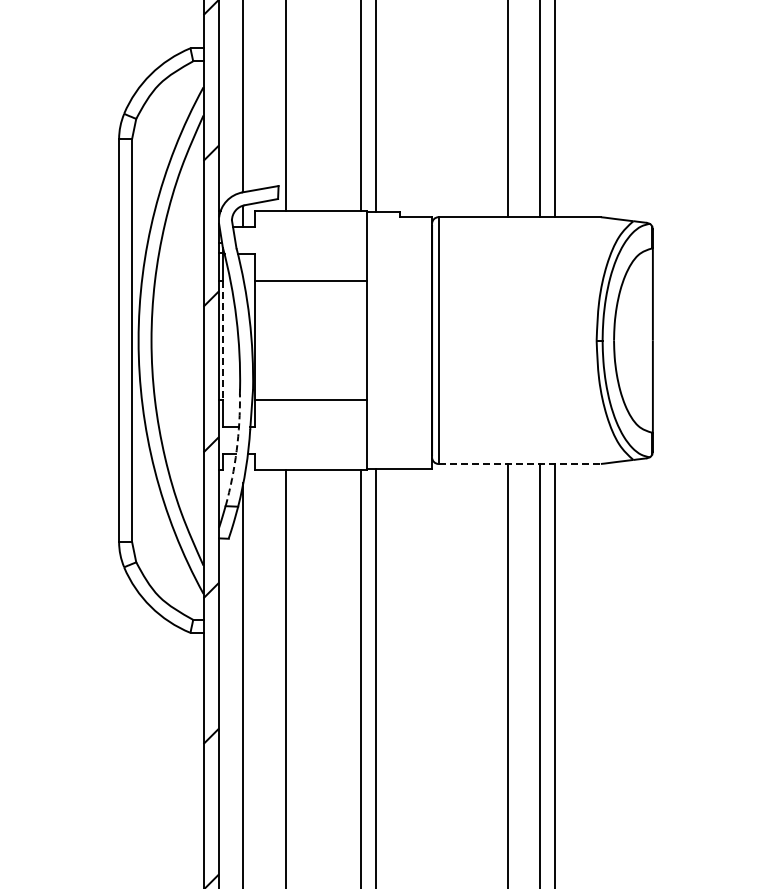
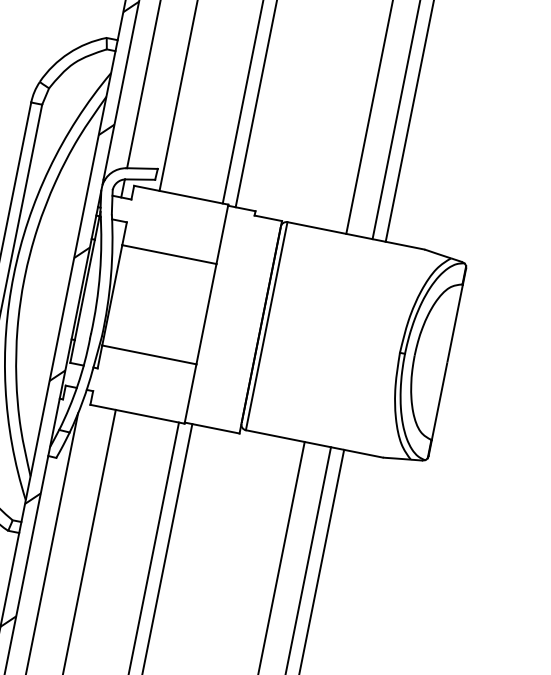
line: (223, 341) -> (85, 290), dashed -> solid
arc: (236, 450) -> (77, 384), dashed -> solid
line: (520, 463) -> (315, 443), dashed -> solid

